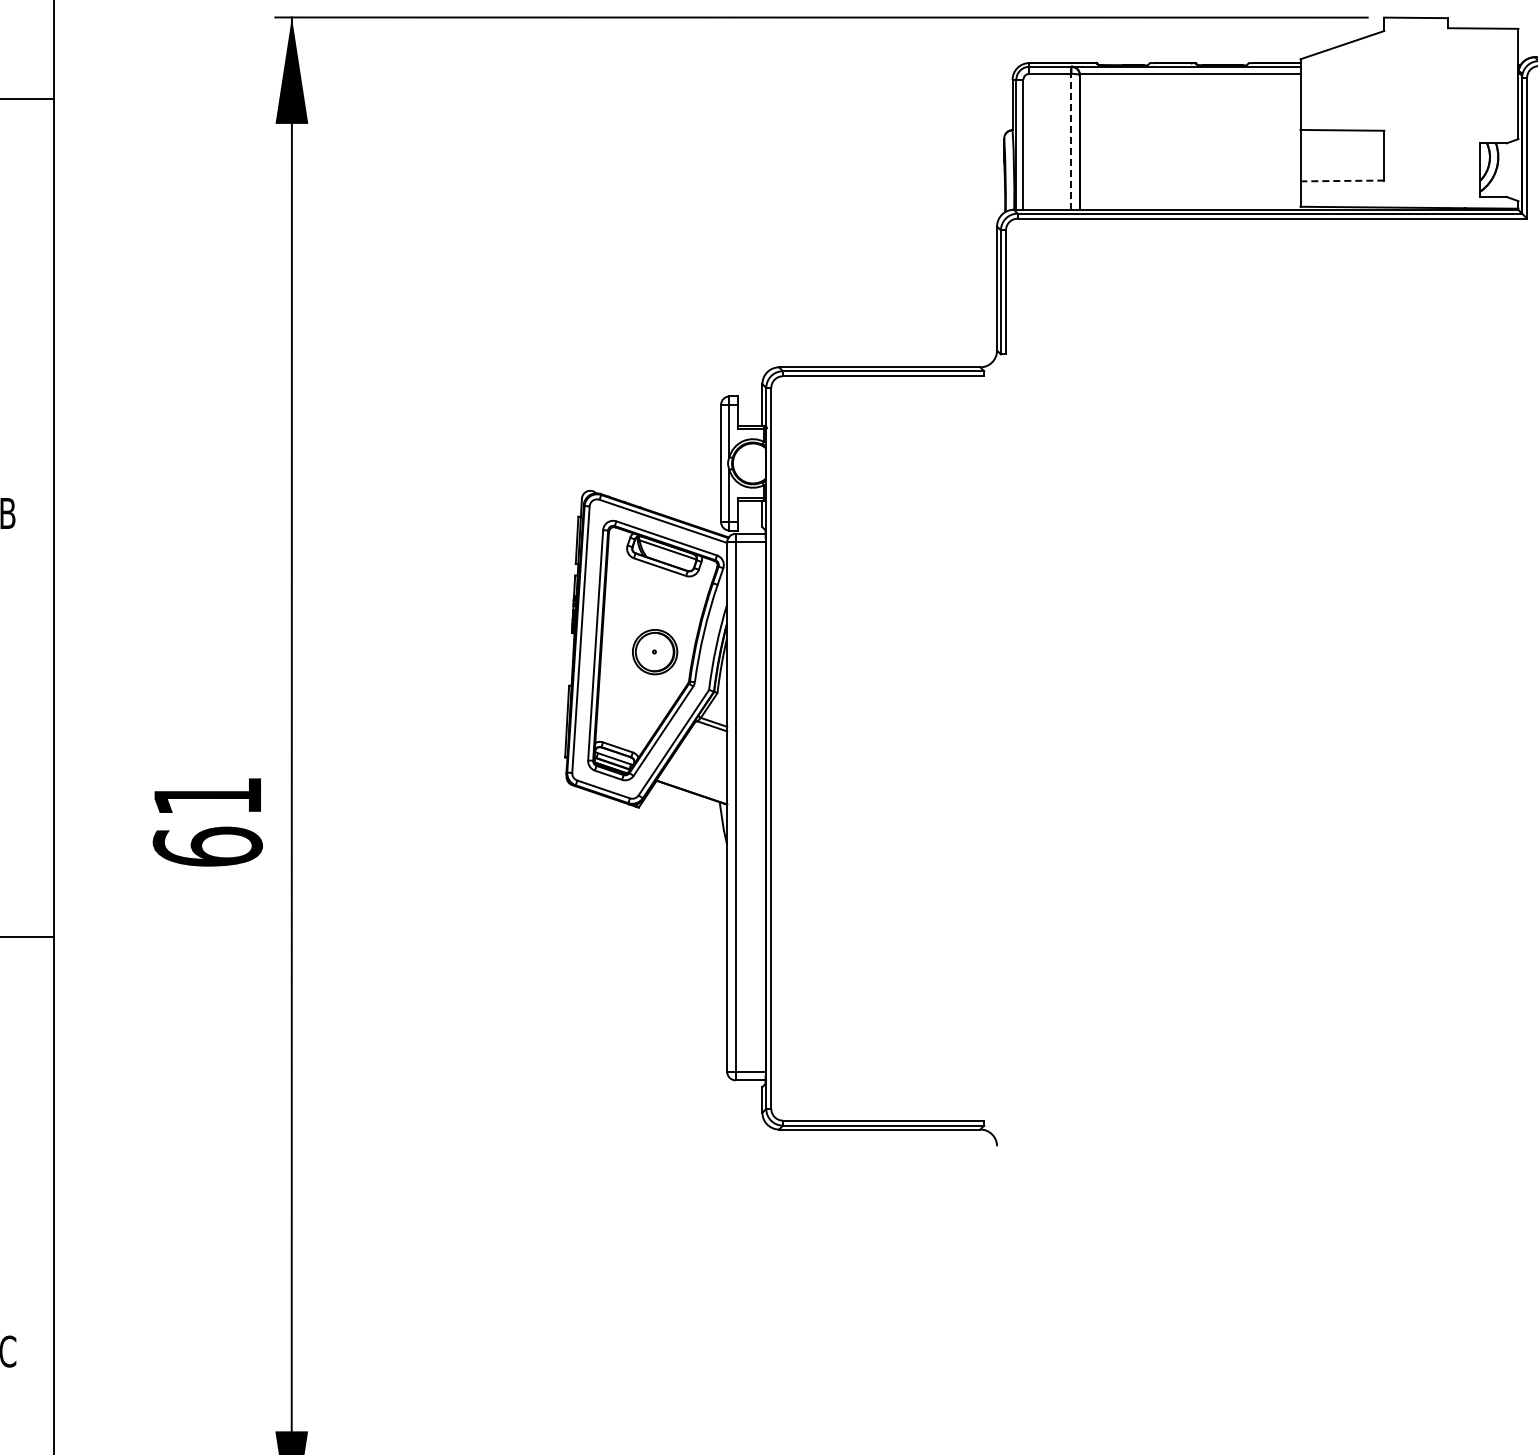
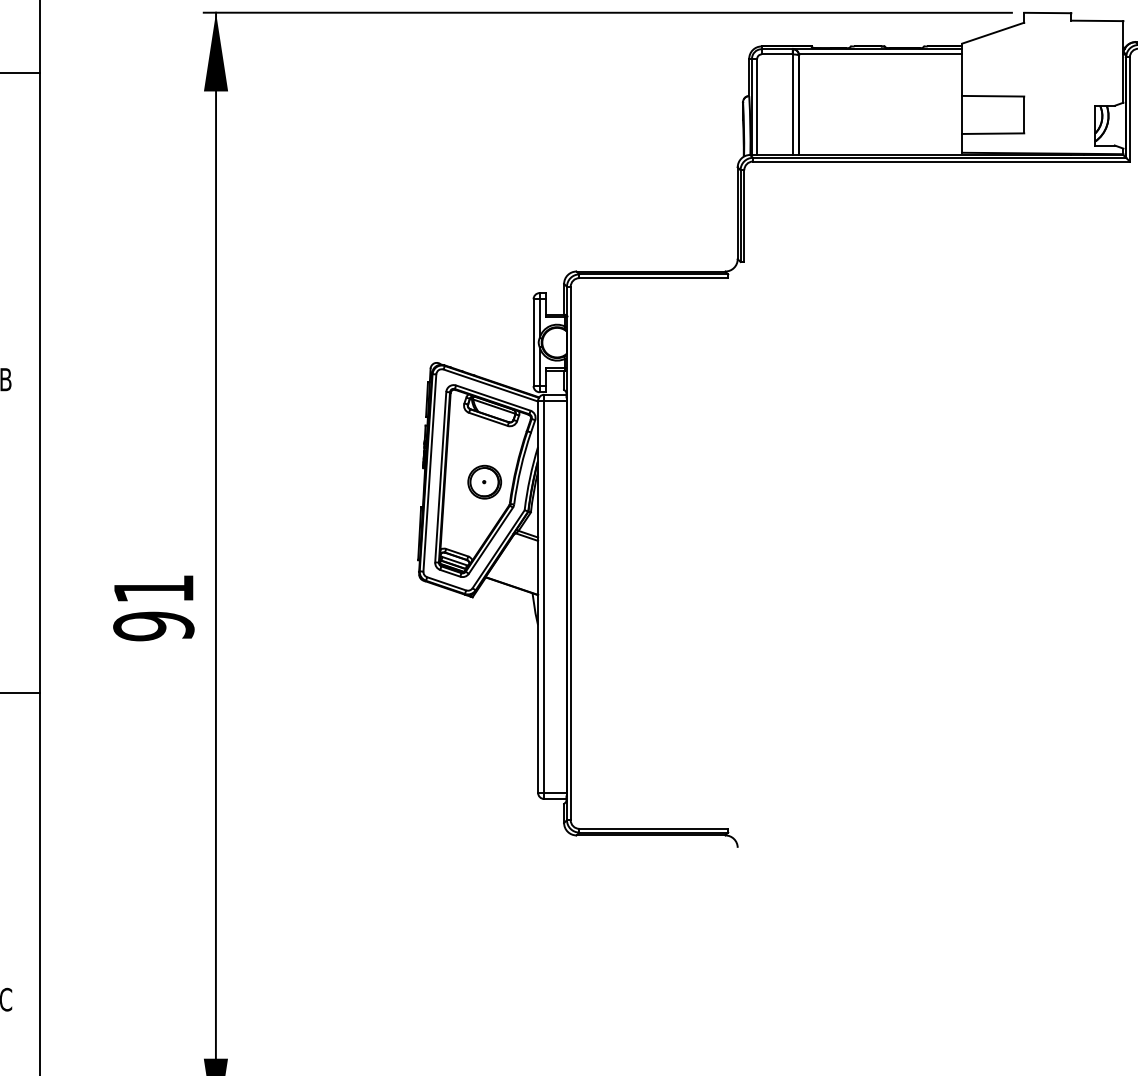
line: (1071, 141) -> (792, 104), dashed -> solid
line: (1342, 180) -> (993, 133), dashed -> solid
text: (207, 846) -> (153, 626), 61 -> 91

